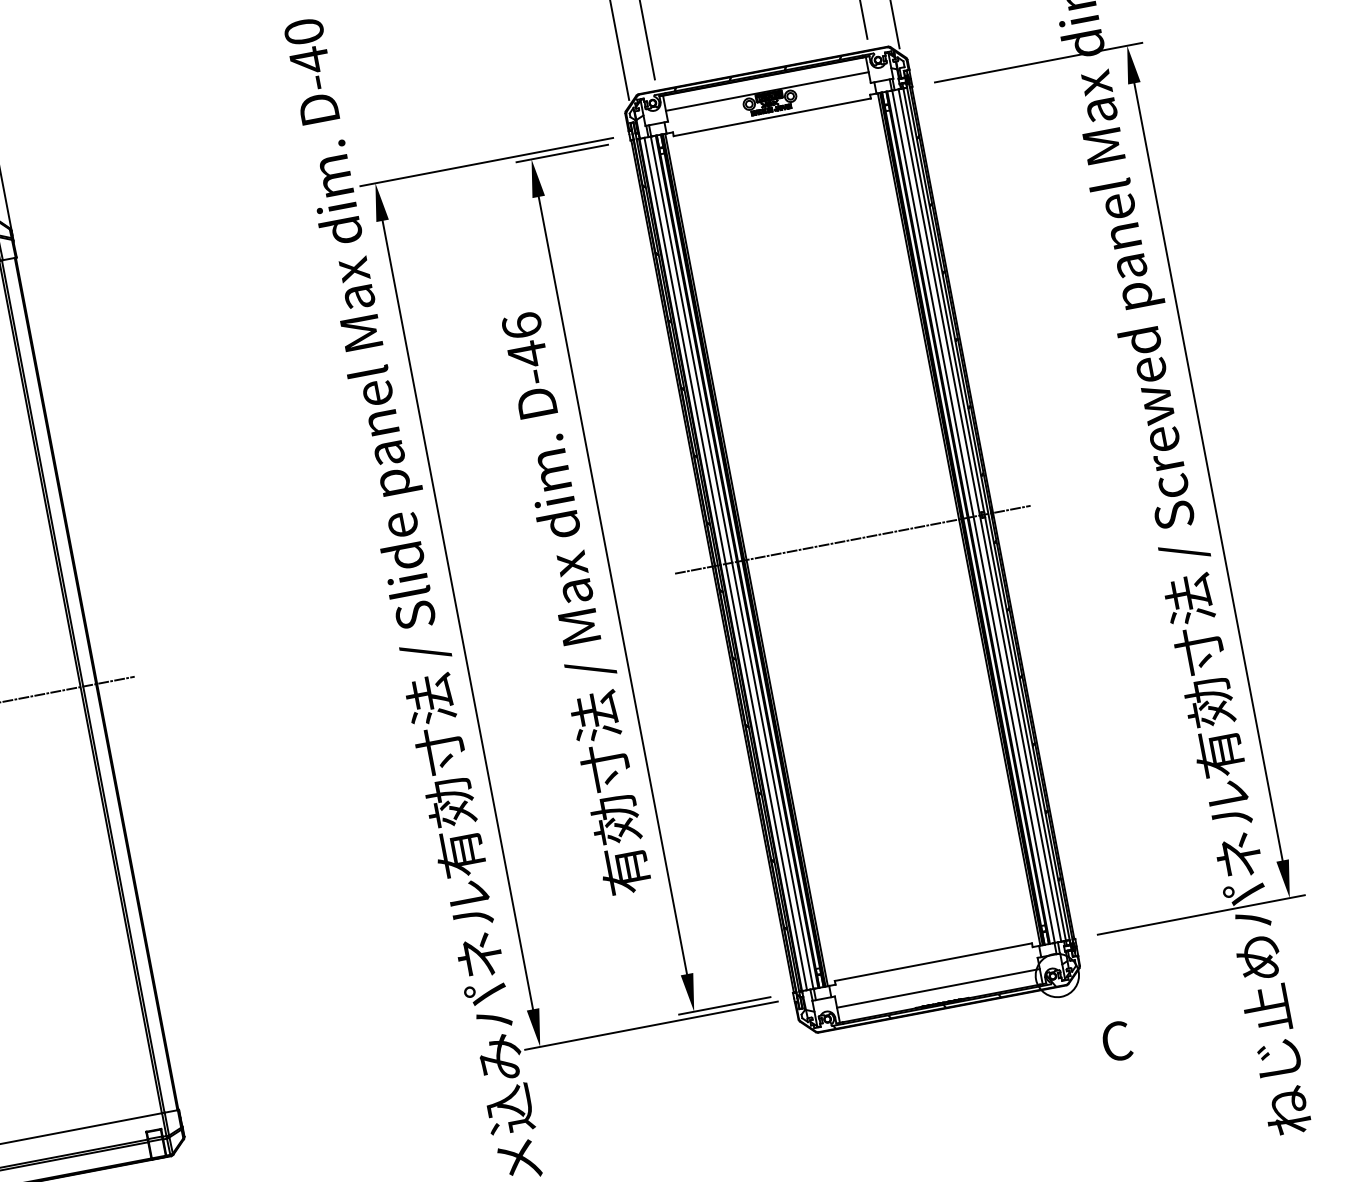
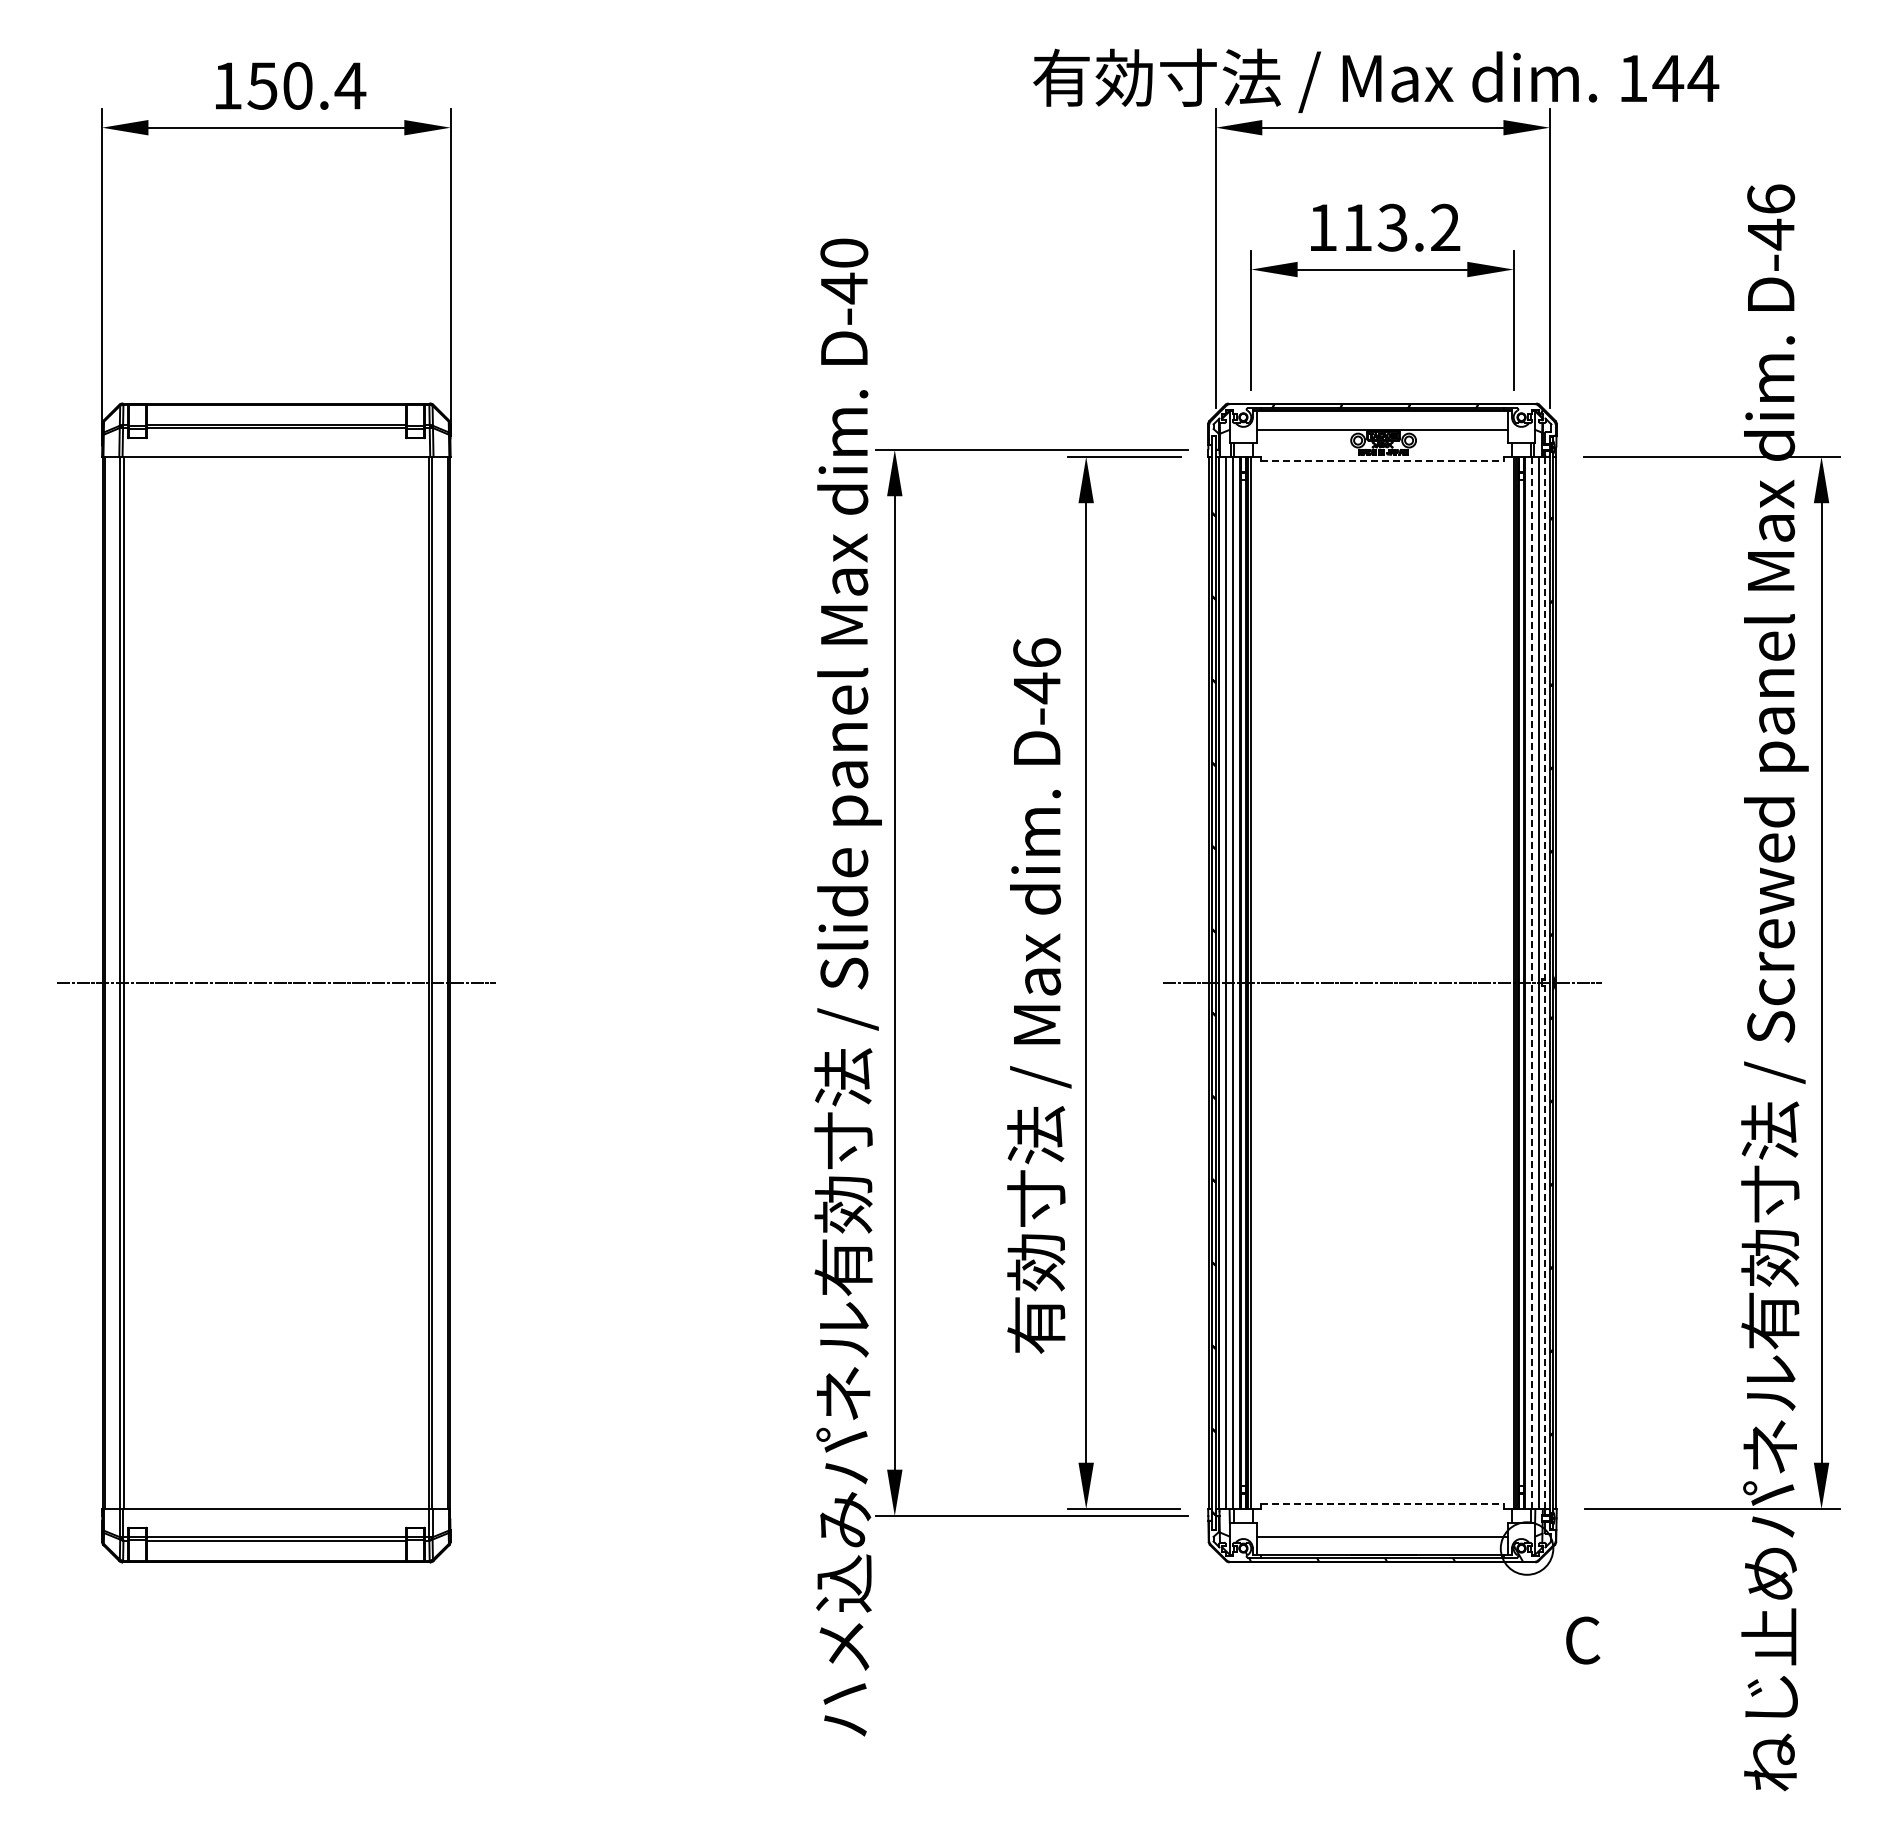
line: (772, 117) -> (1382, 461), solid -> dashed
line: (984, 515) -> (1545, 983), solid -> dashed
line: (973, 516) -> (1531, 982), solid -> dashed
line: (933, 962) -> (1382, 1504), solid -> dashed

